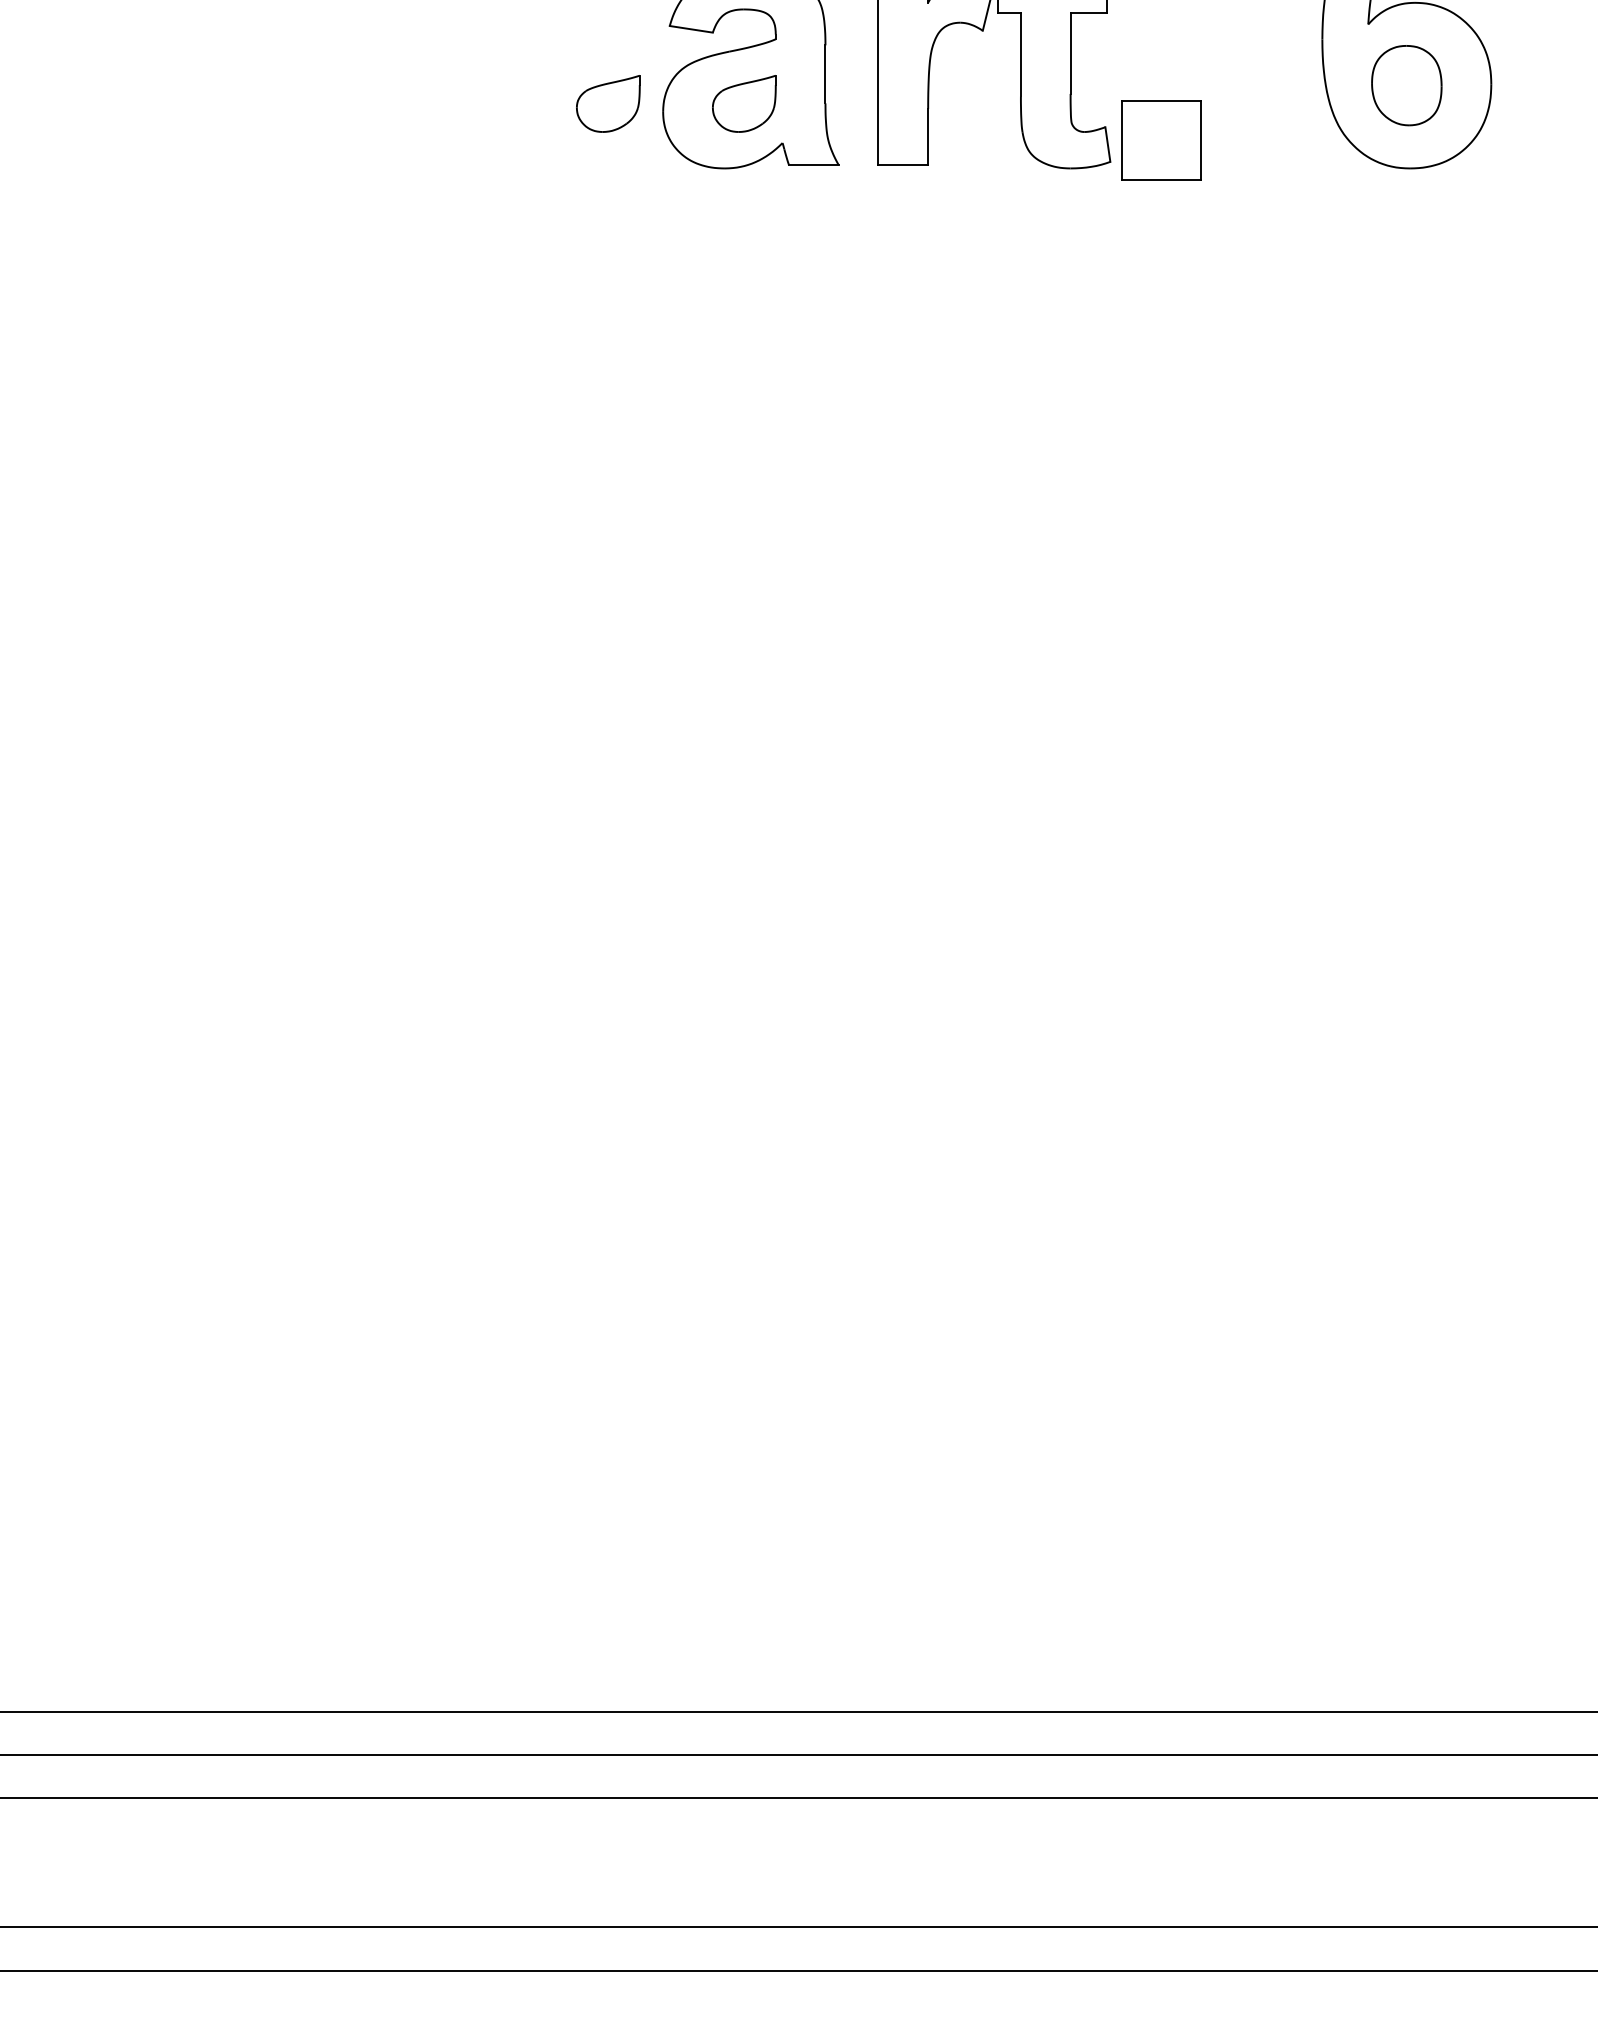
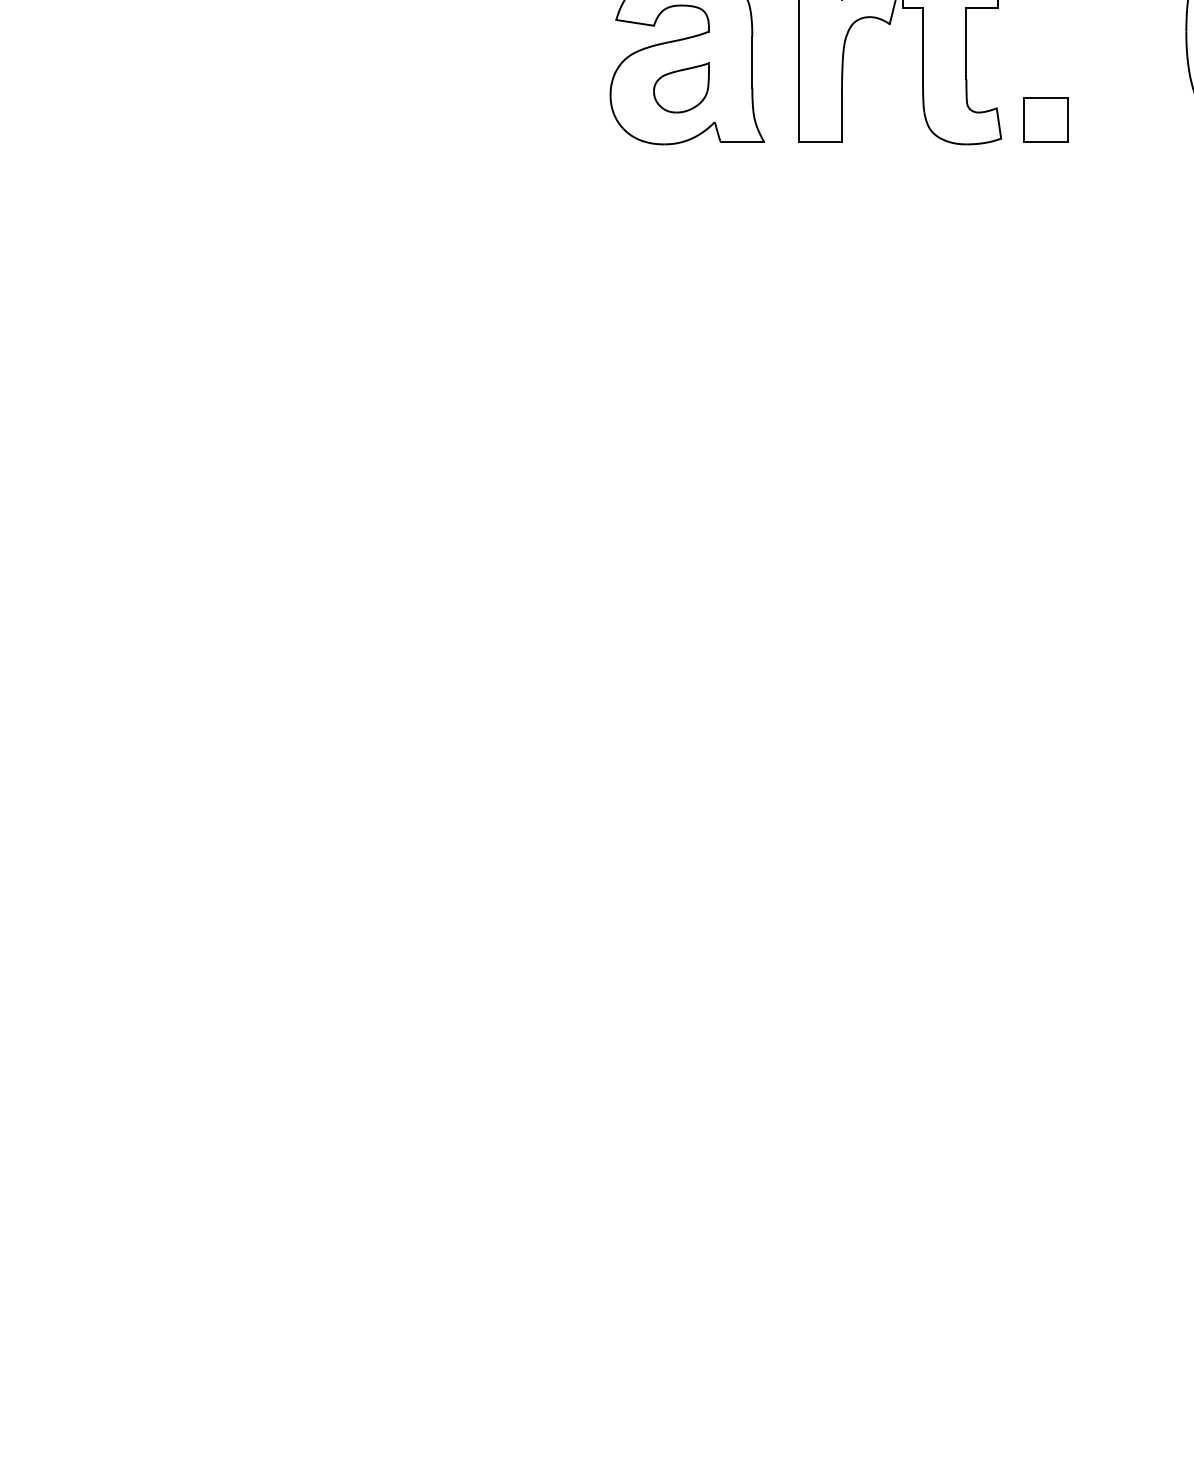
part: (608, 103) -> (562, 87), removed
part: (1161, 139) -> (1045, 119), size x0.62

